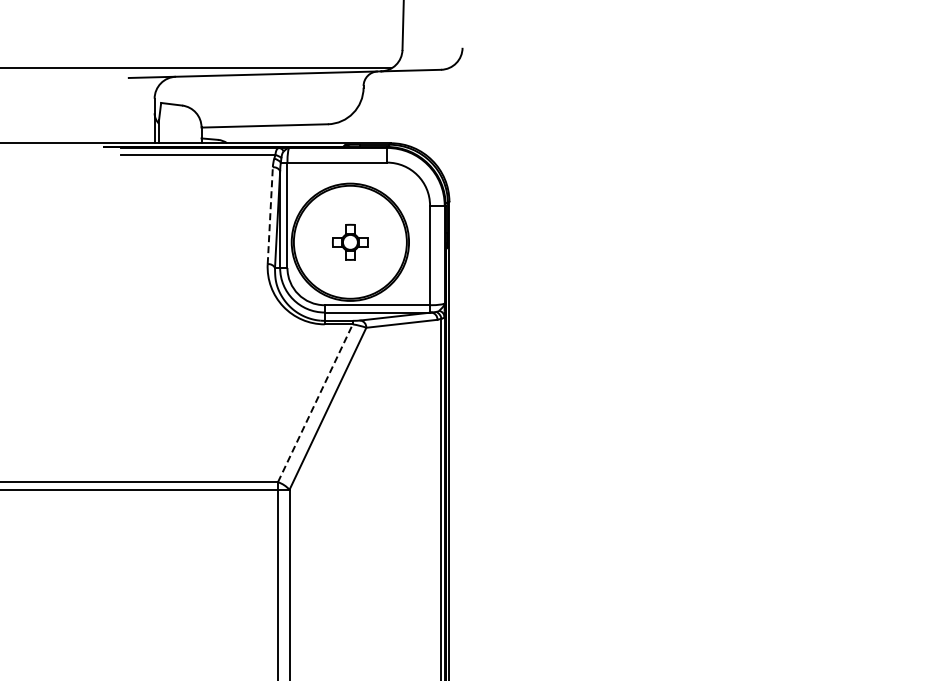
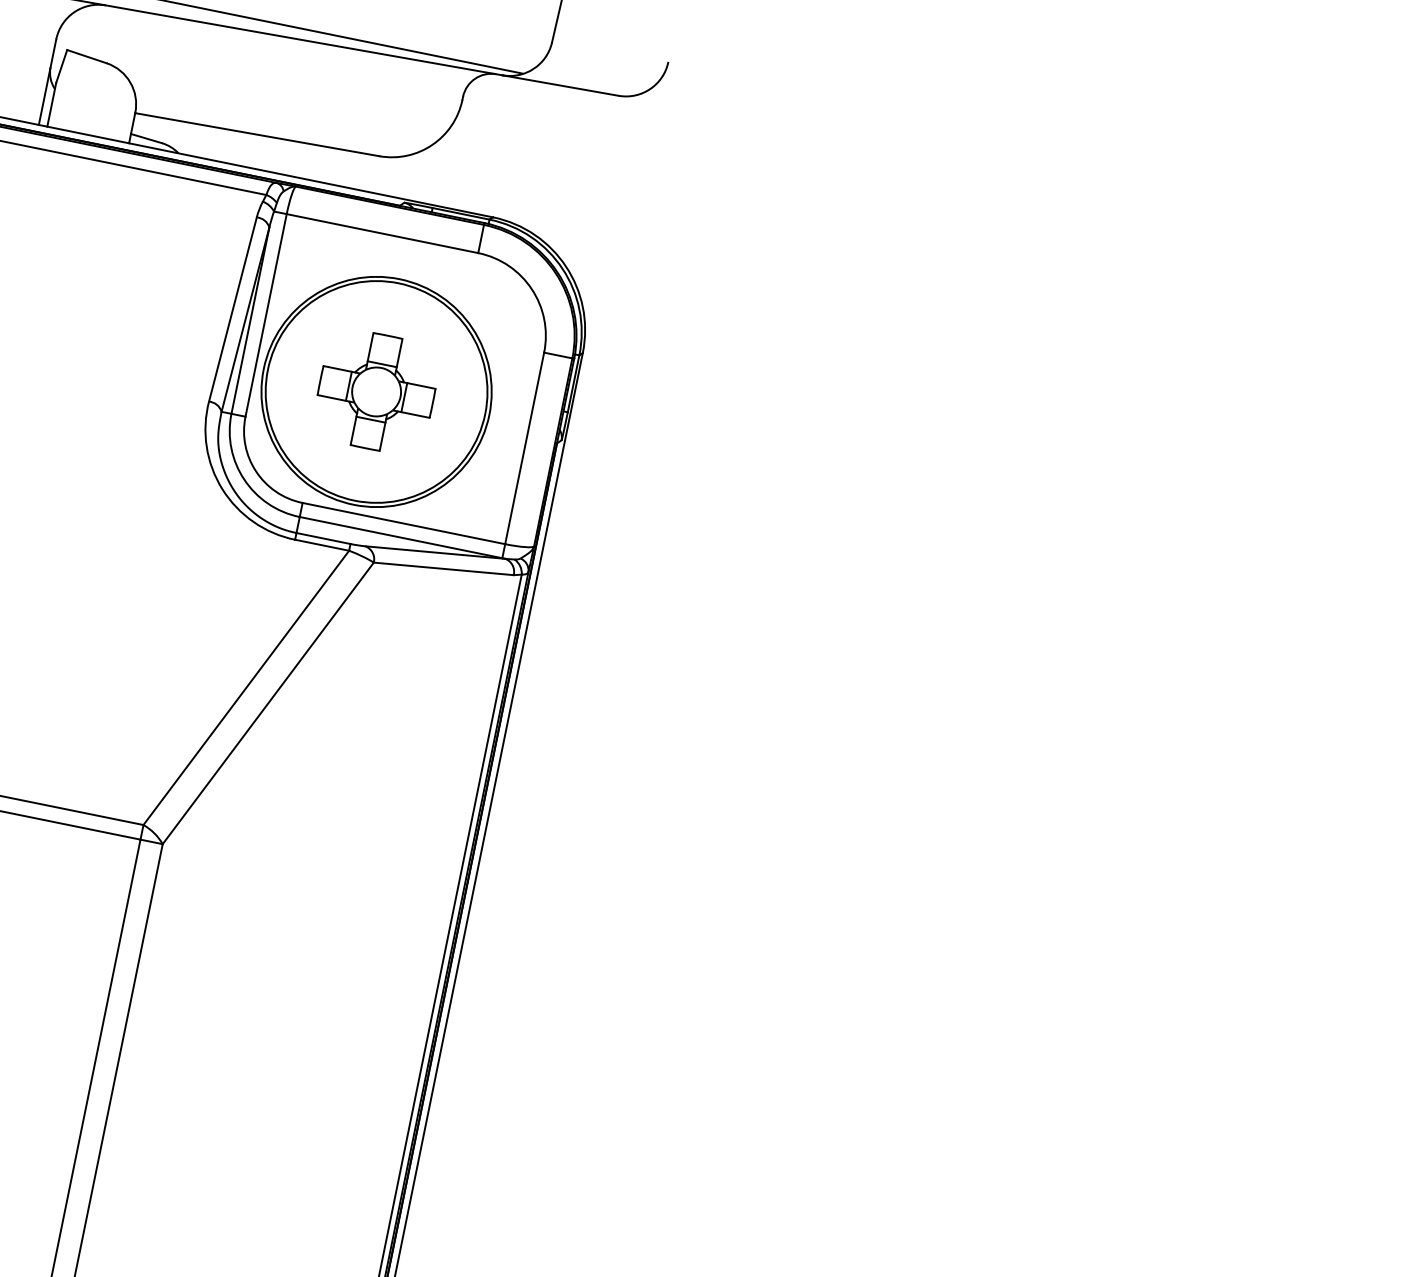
line: (270, 215) -> (233, 309), dashed -> solid
part: (350, 242) -> (376, 392), size x1.67
line: (315, 402) -> (246, 686), dashed -> solid

